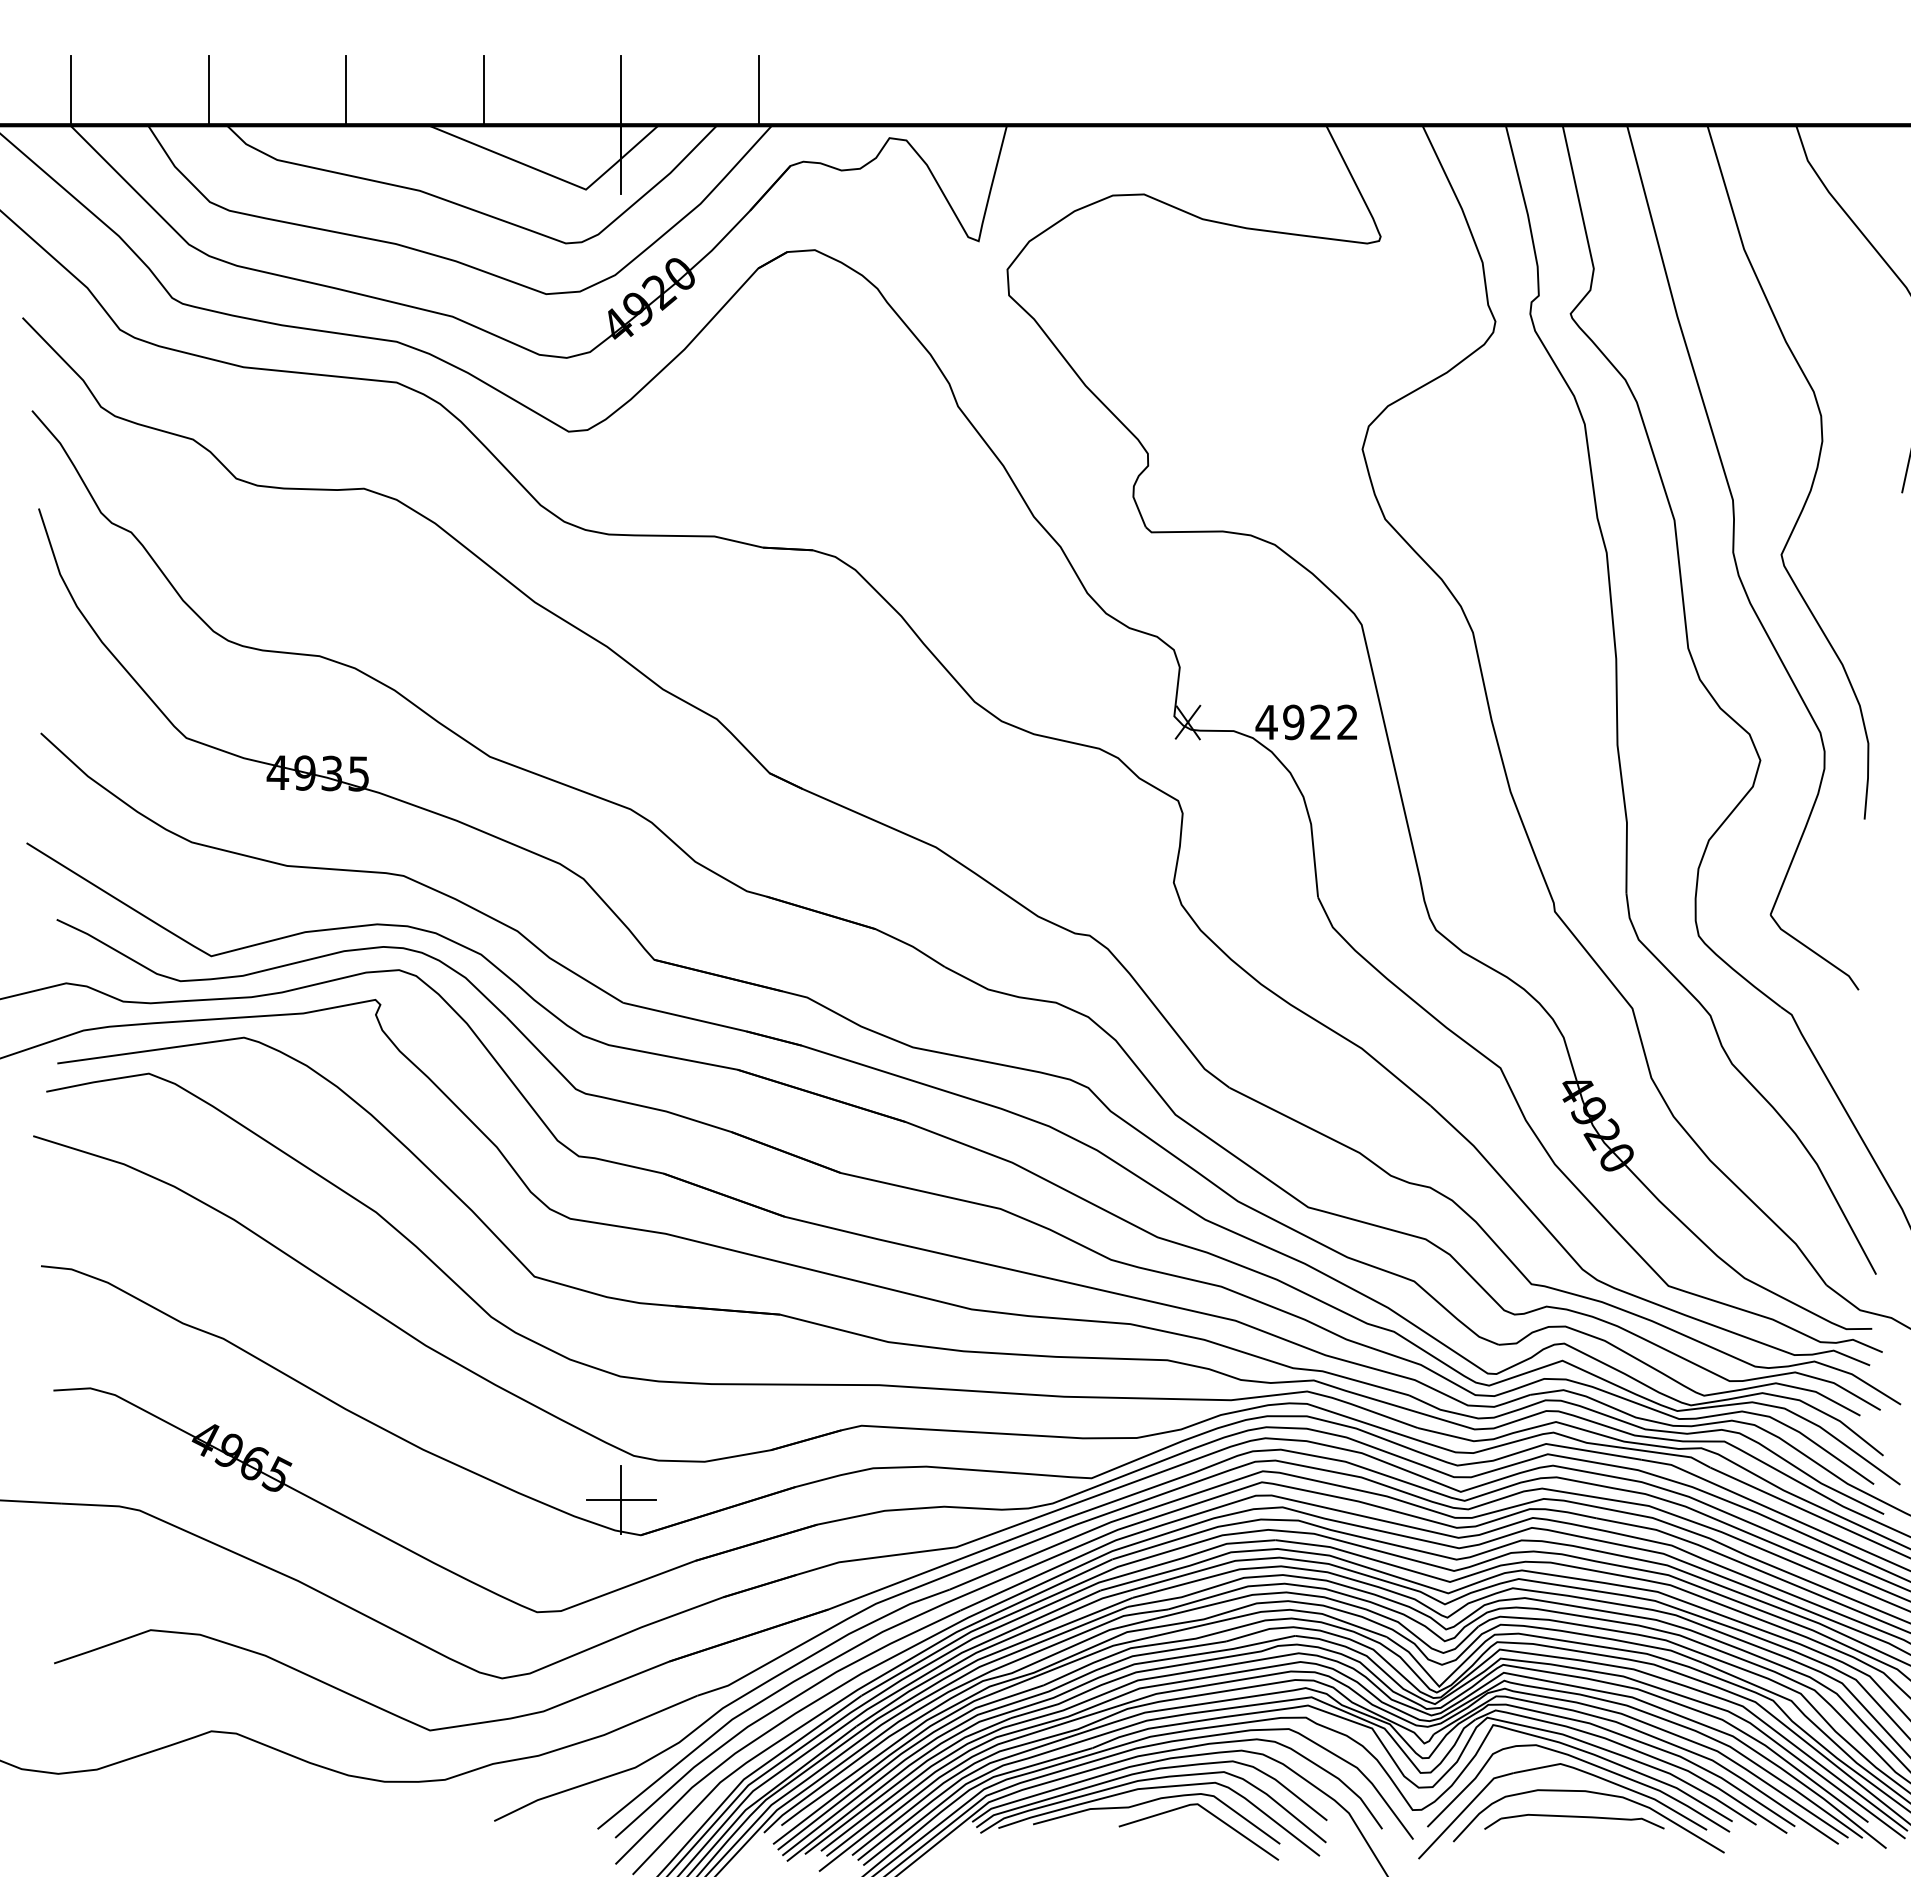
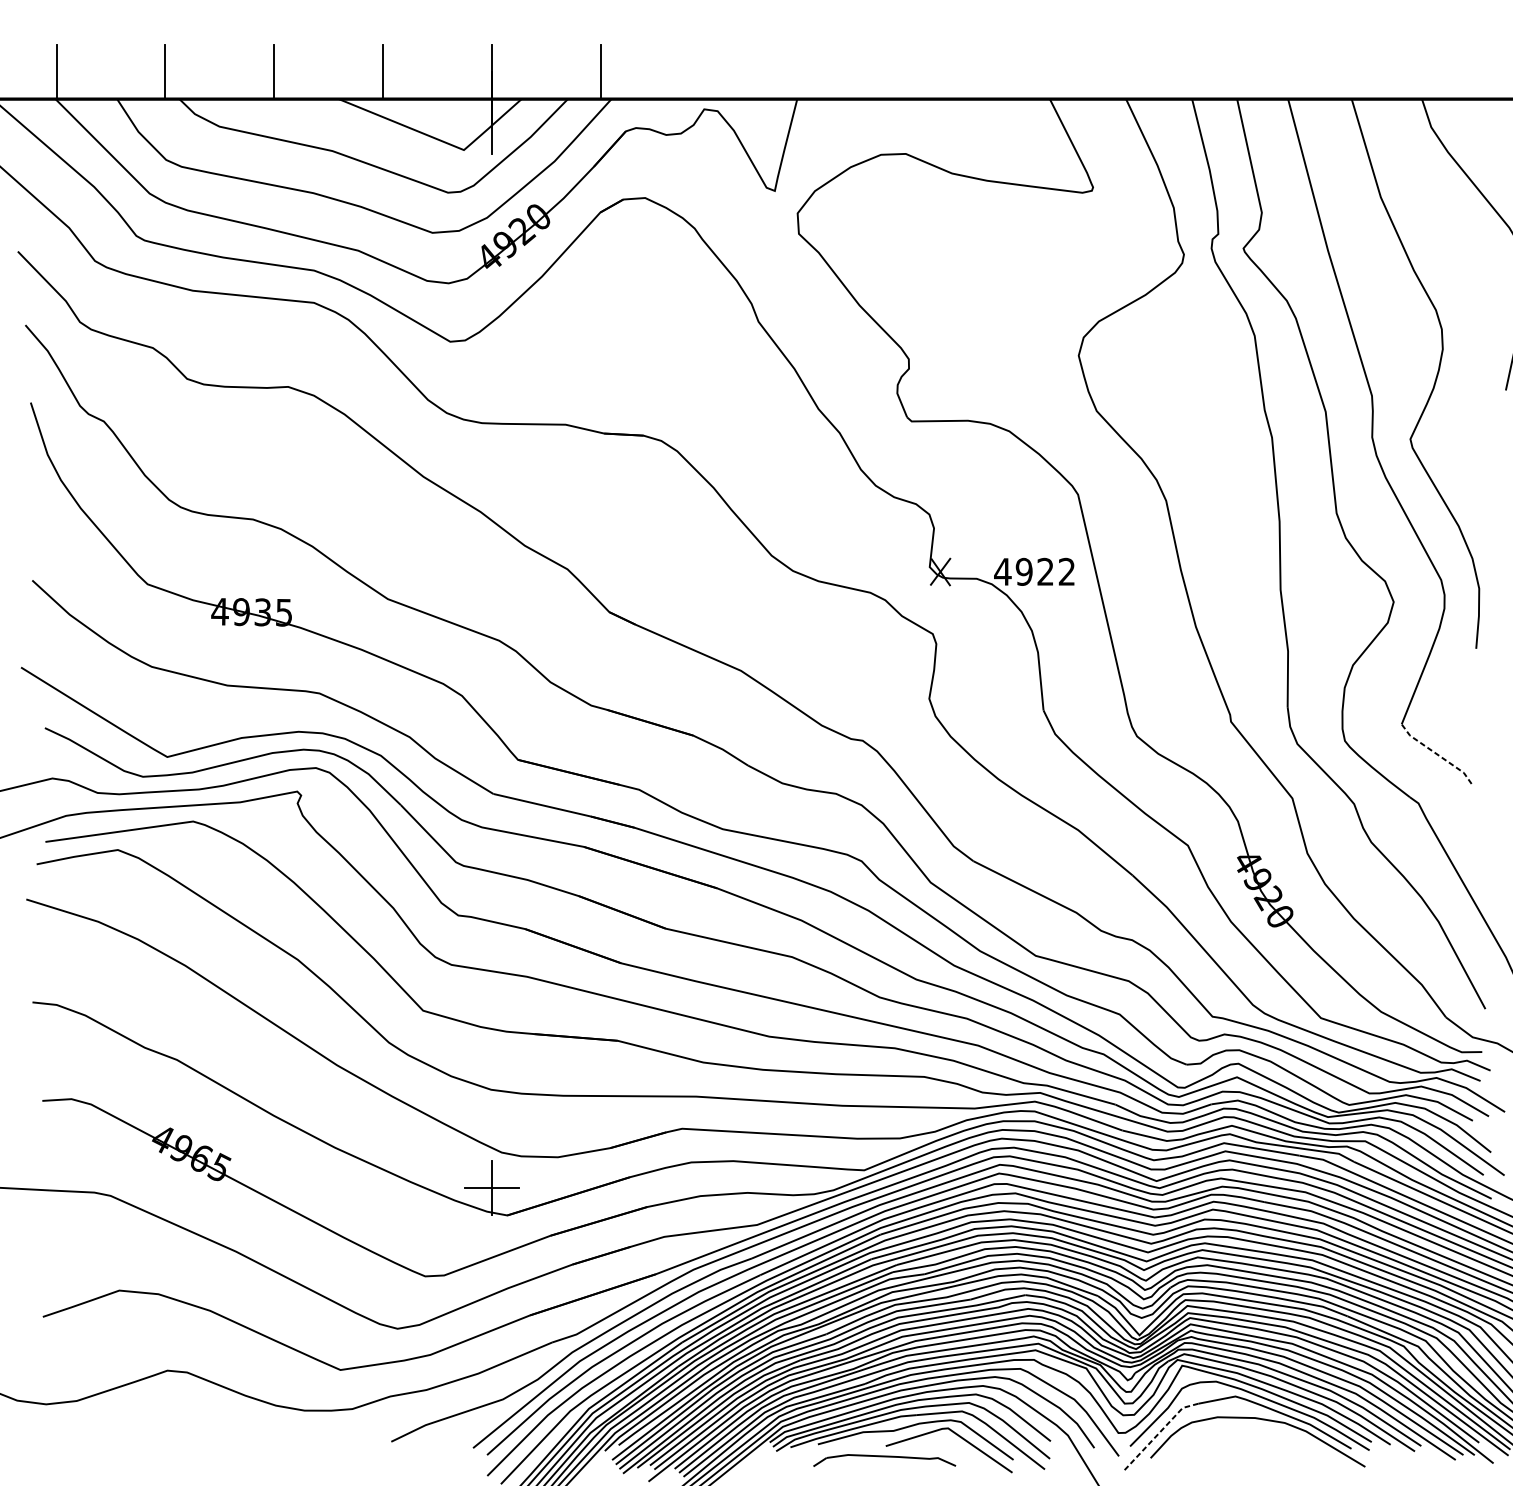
line: (1814, 952) -> (1436, 754), solid -> dashed
line: (1463, 1811) -> (1158, 1434), solid -> dashed
part: (1574, 1821) -> (884, 1460), moved

